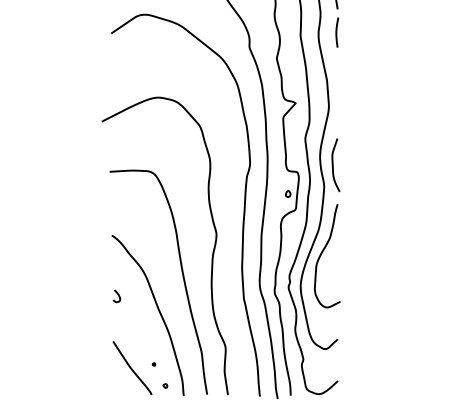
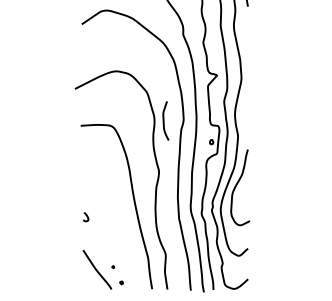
curve: (337, 32) -> (247, 23), removed
curve: (333, 165) -> (164, 121), moved
curve: (157, 309) -> (115, 226), removed

